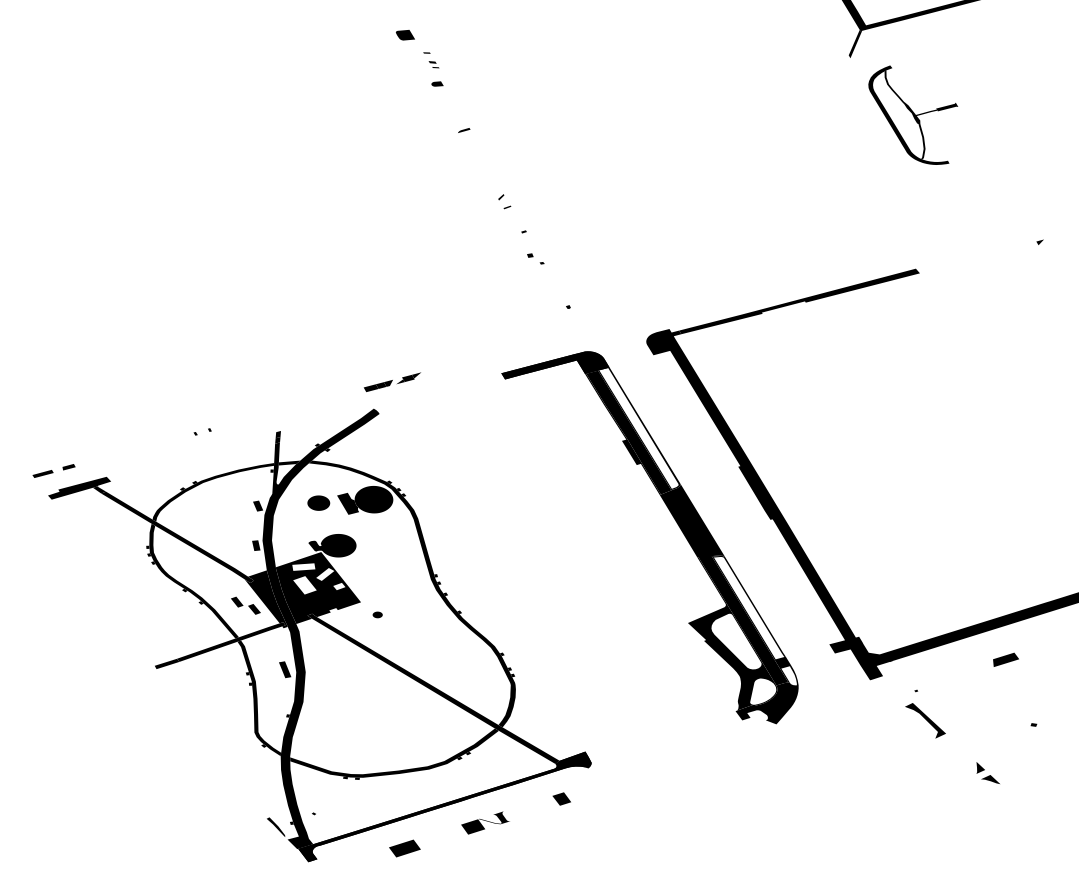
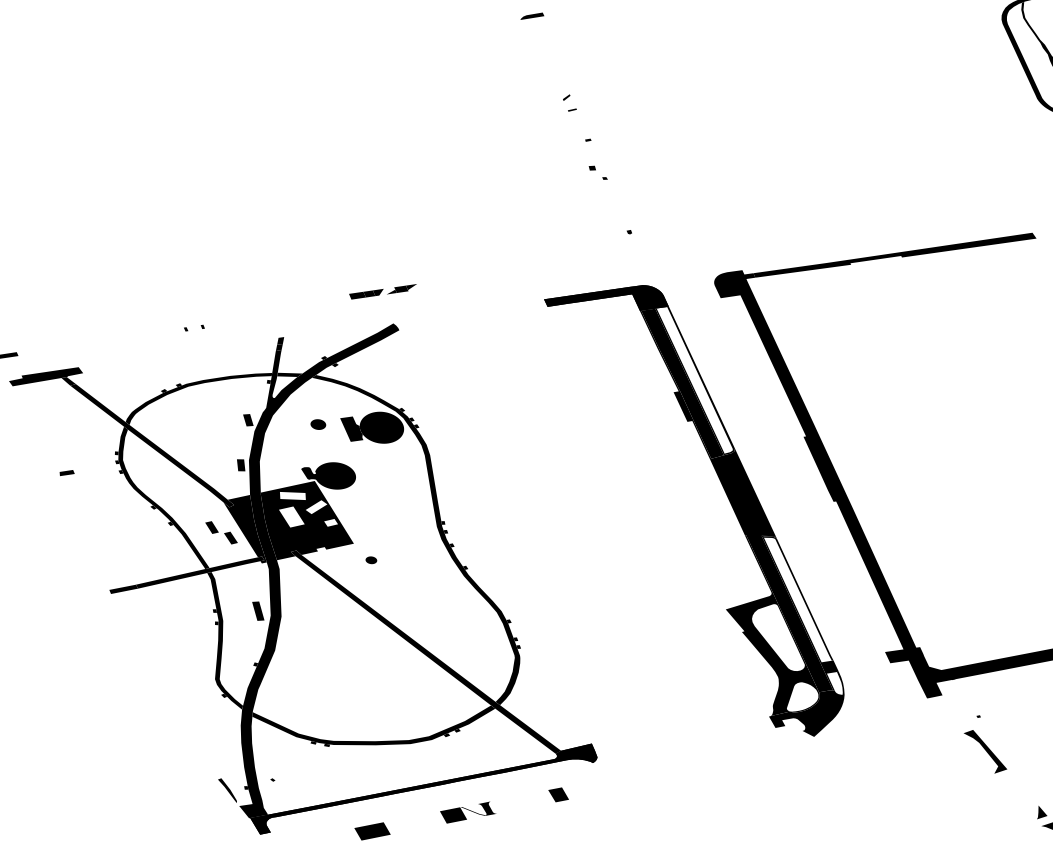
part: (464, 130) -> (533, 16), size x1.6
part: (391, 381) -> (381, 290), moved
part: (68, 467) -> (66, 473), moved
part: (318, 502) -> (317, 423), size x0.6

